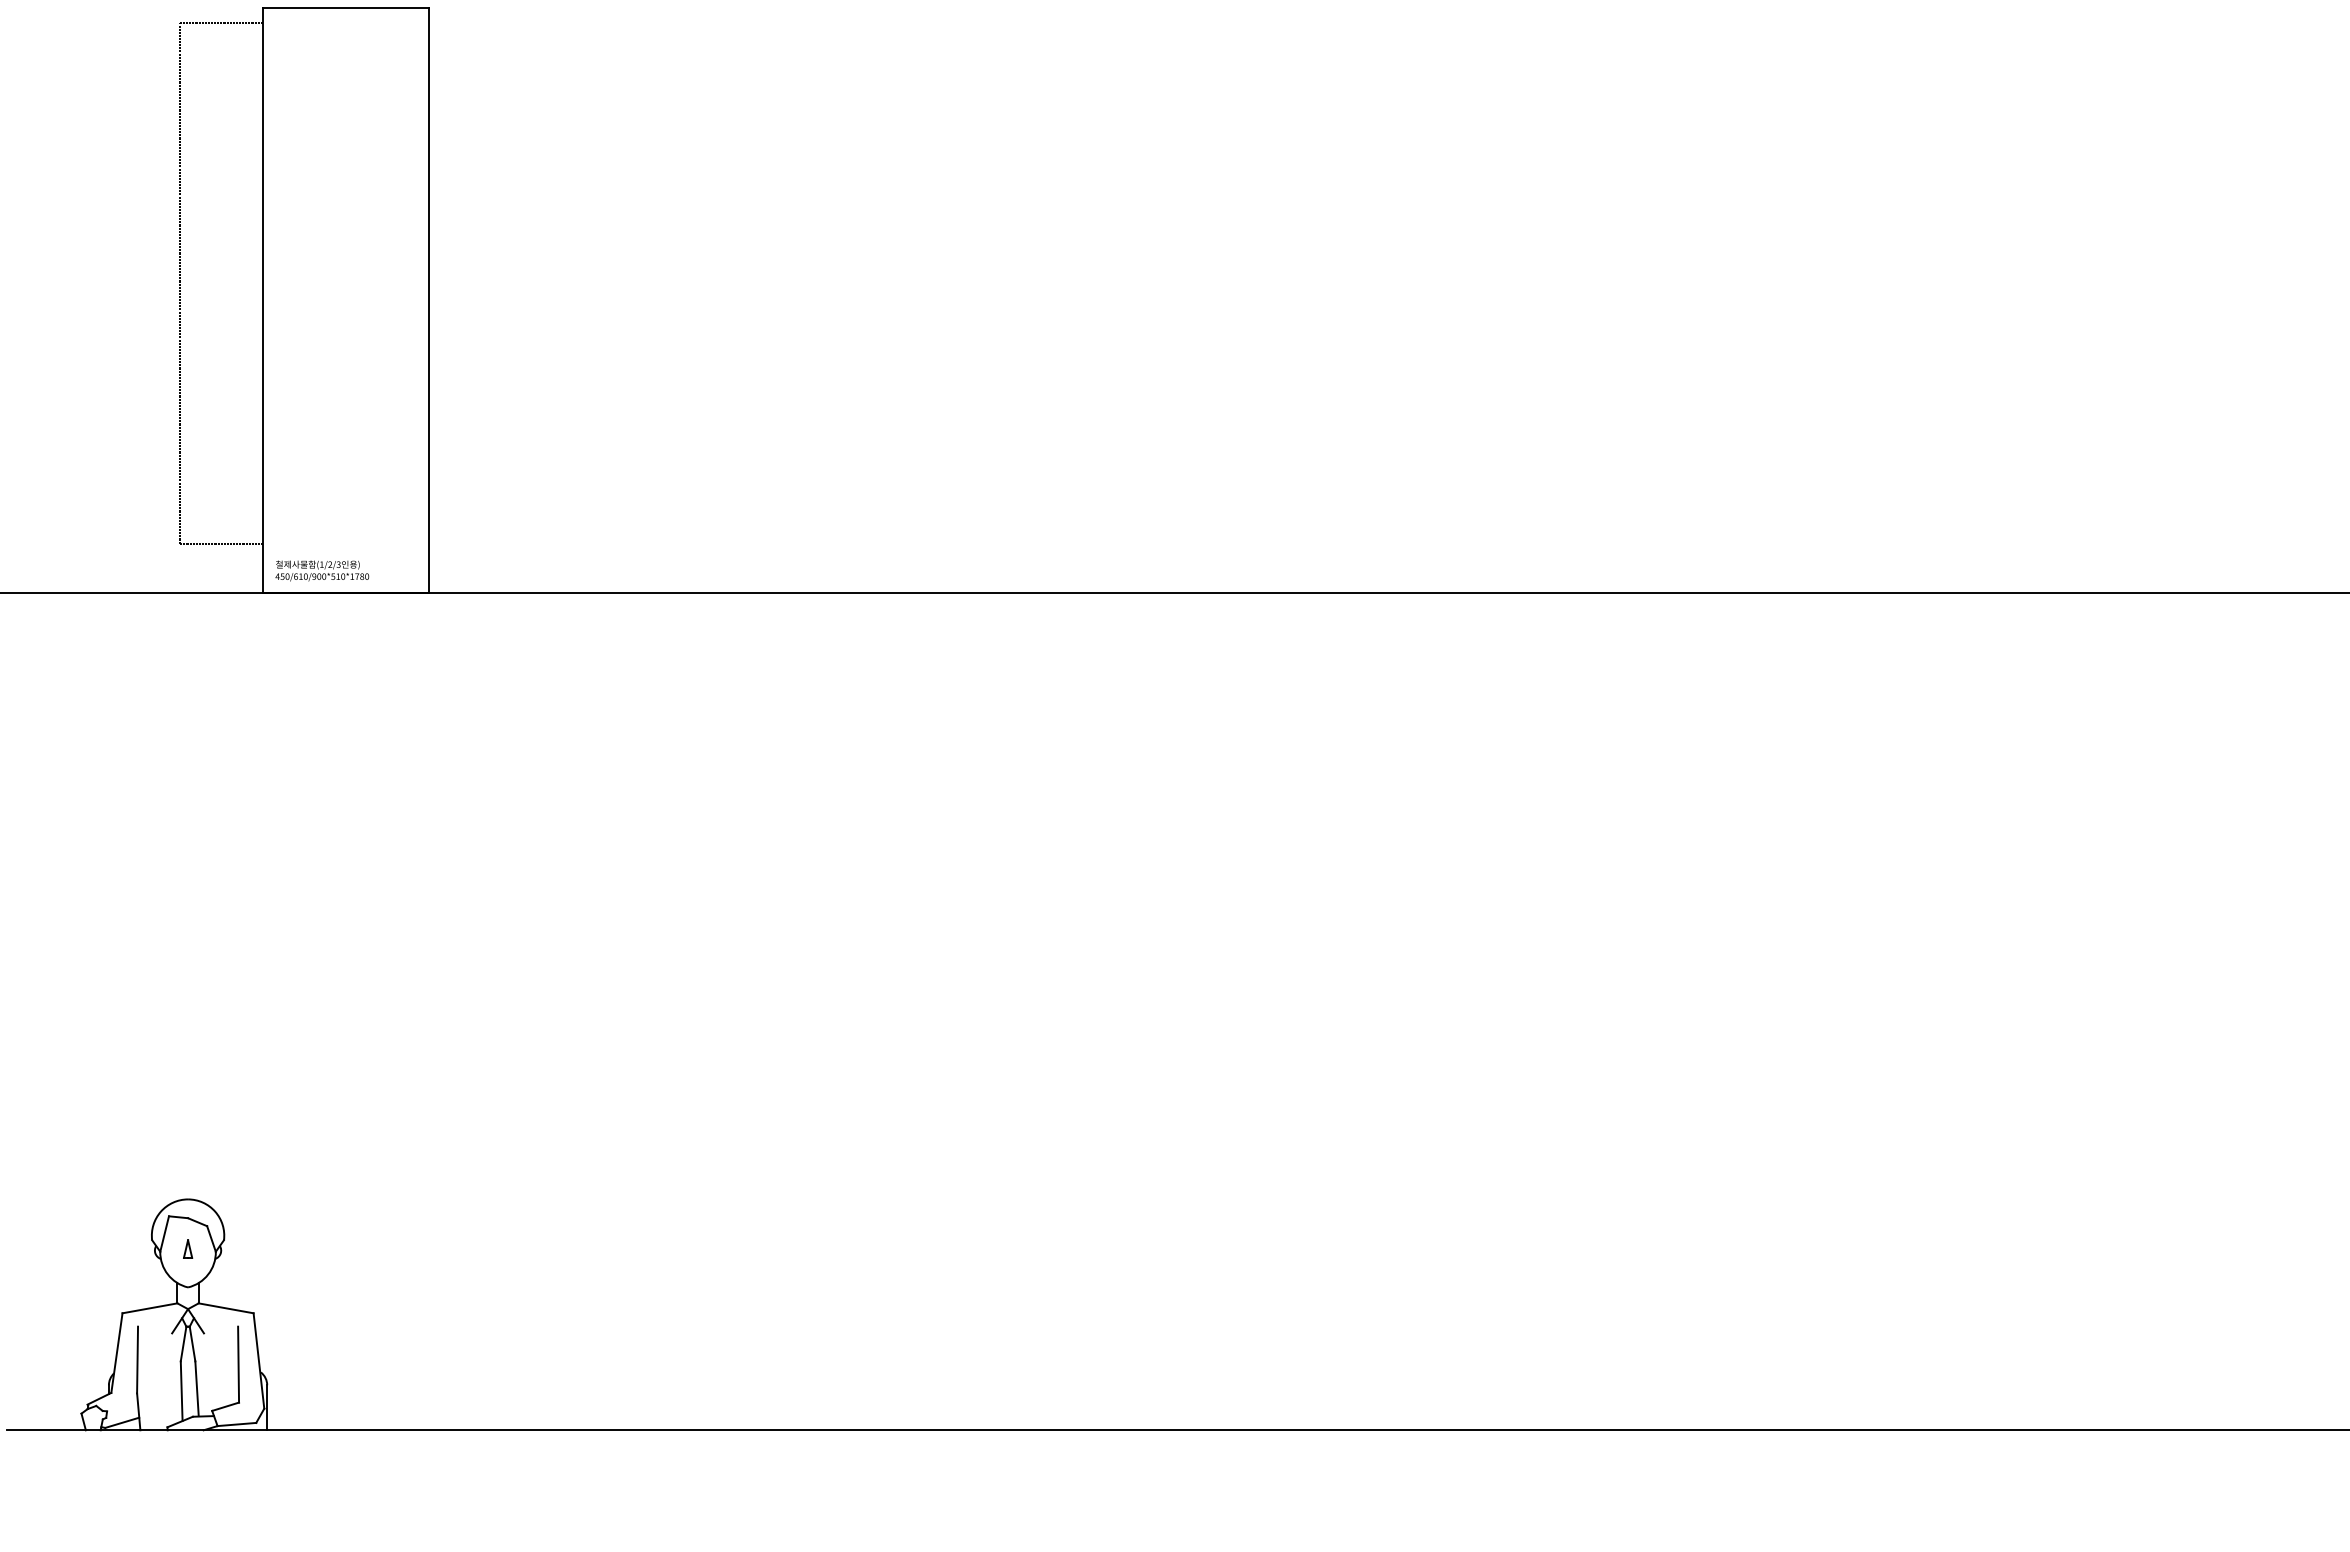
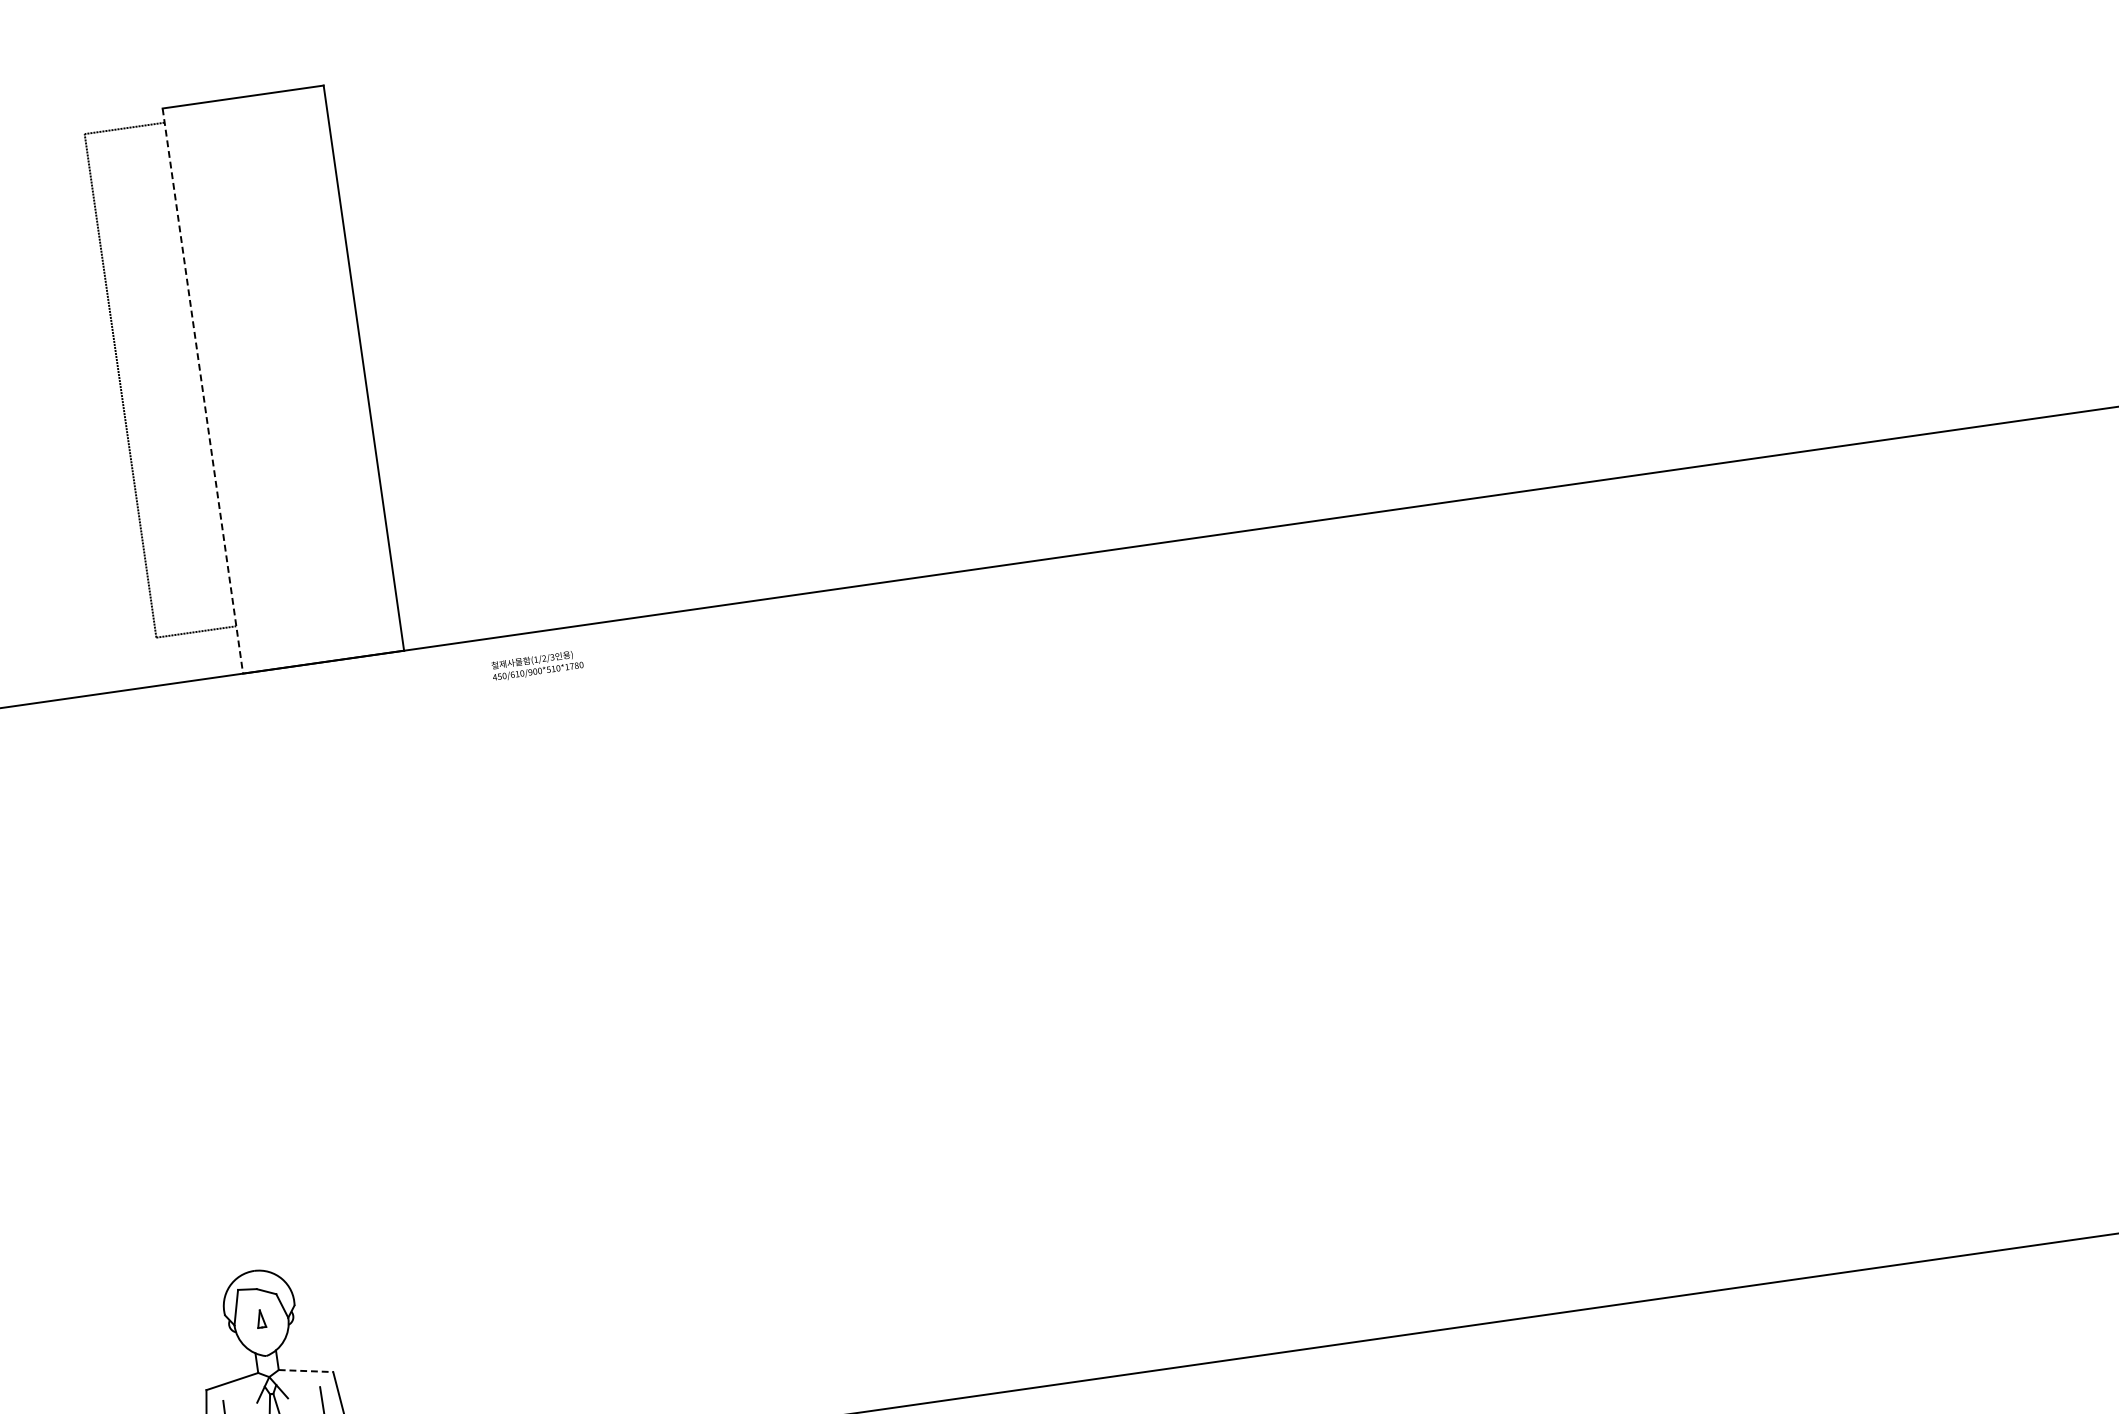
line: (262, 301) -> (202, 392), solid -> dashed
text: (322, 570) -> (537, 665), moved
line: (226, 1308) -> (306, 1371), solid -> dashed

